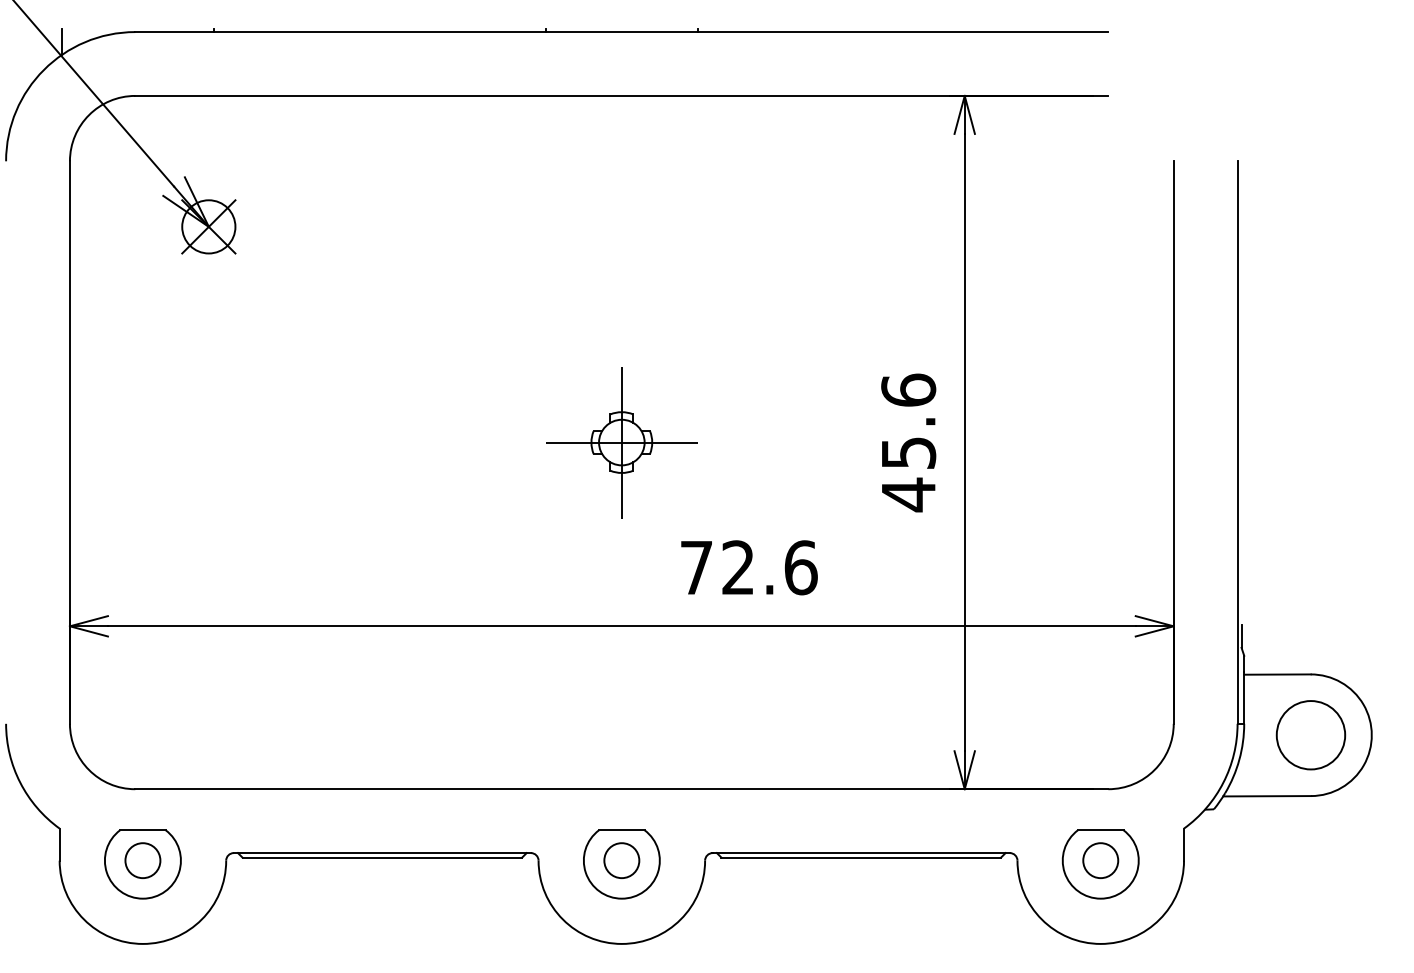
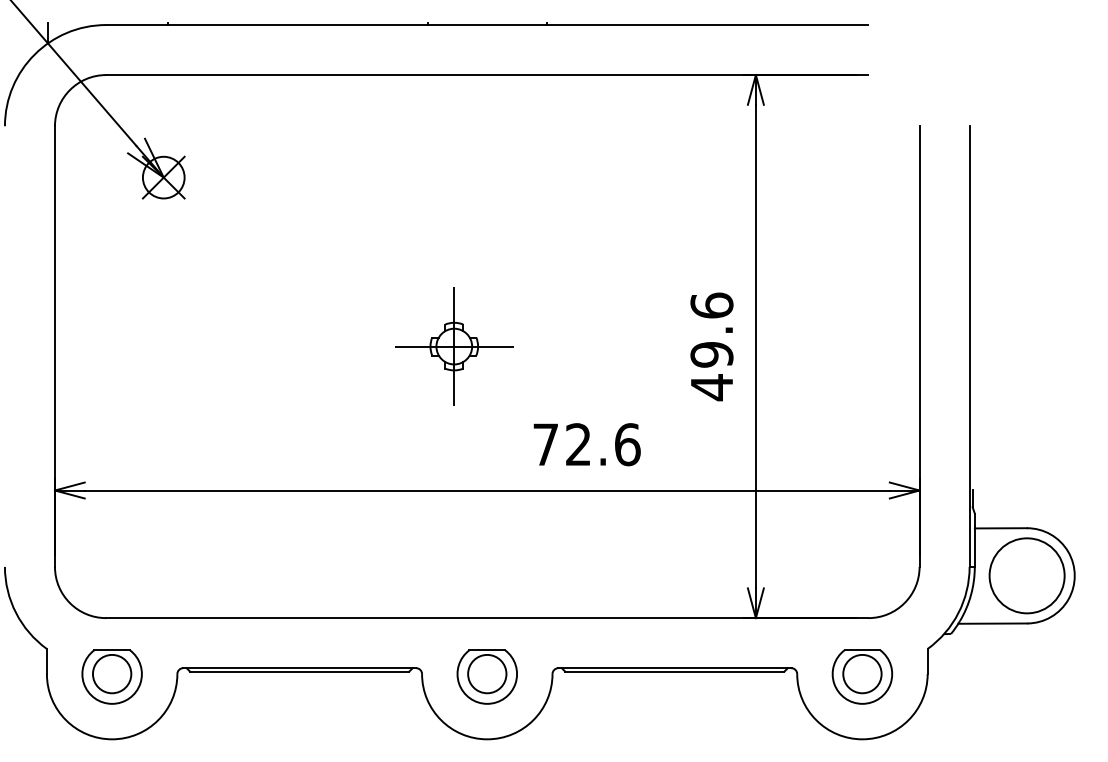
part: (622, 442) -> (454, 346), moved
text: (908, 452) -> (711, 354), 45.6 -> 49.6
circle: (1310, 734) -> (1026, 575), size x1.4
circle: (142, 859) -> (111, 673), size x1.4
circle: (620, 859) -> (486, 673), size x1.4
circle: (1100, 859) -> (862, 673), size x1.4

